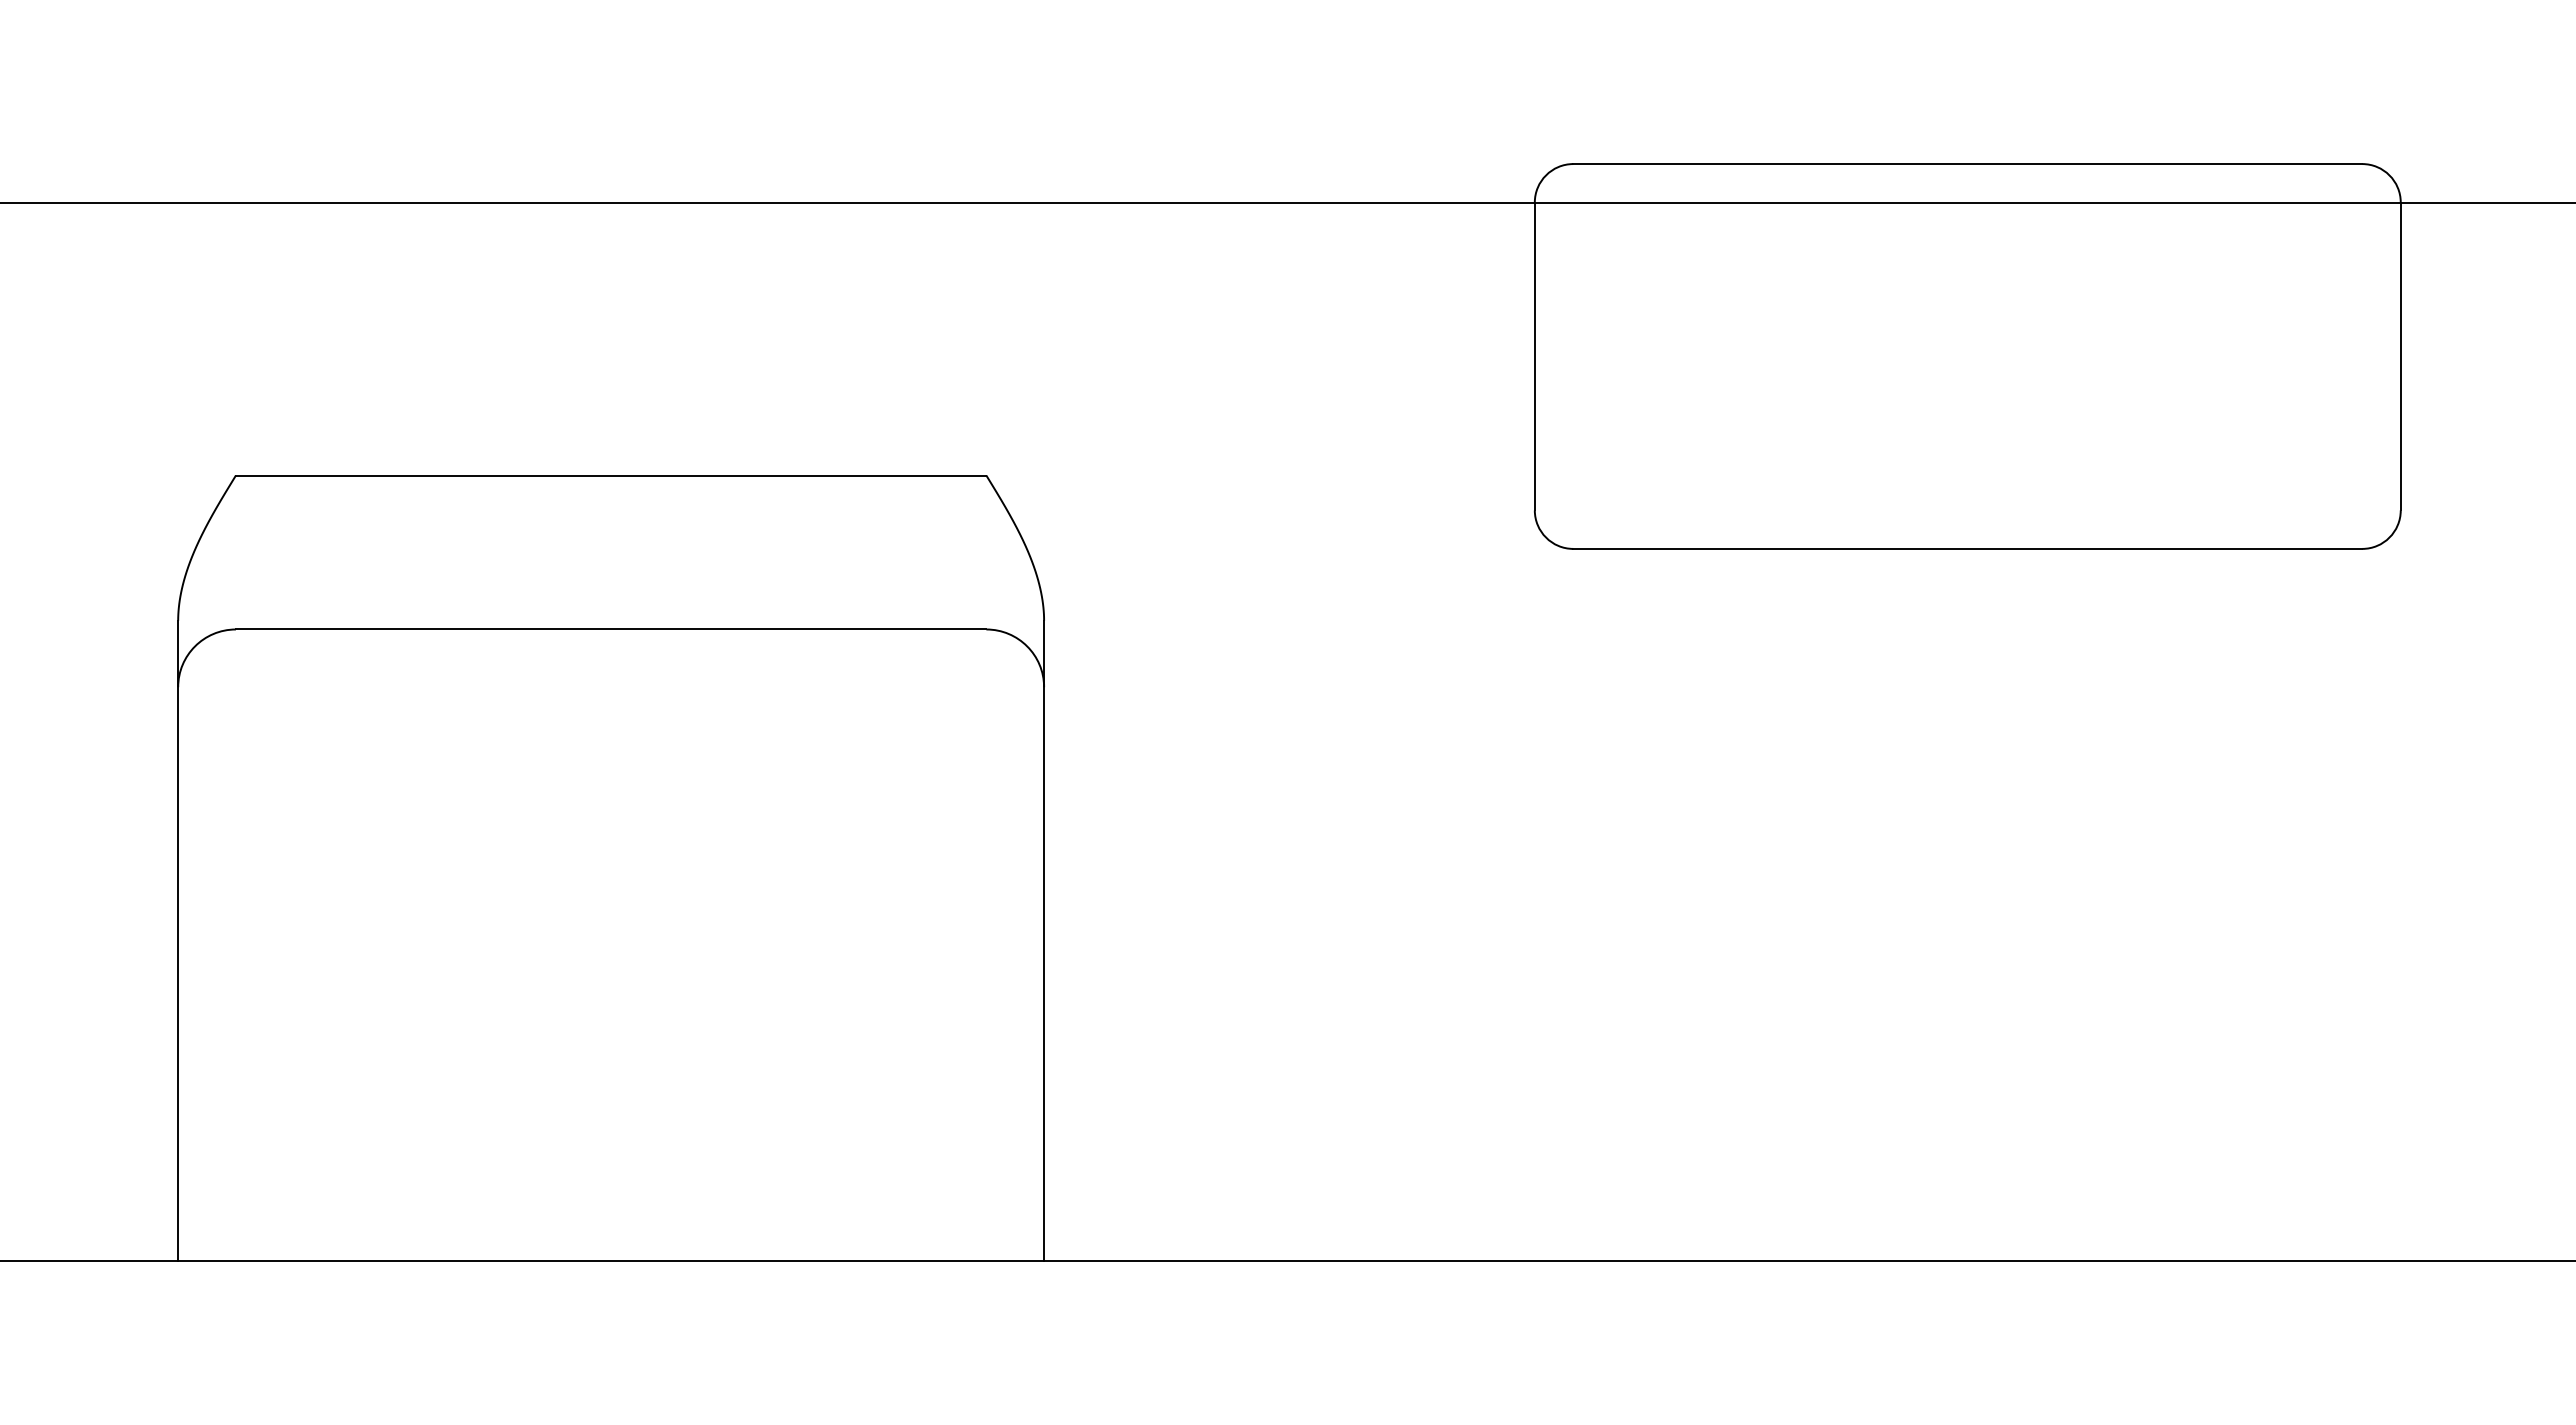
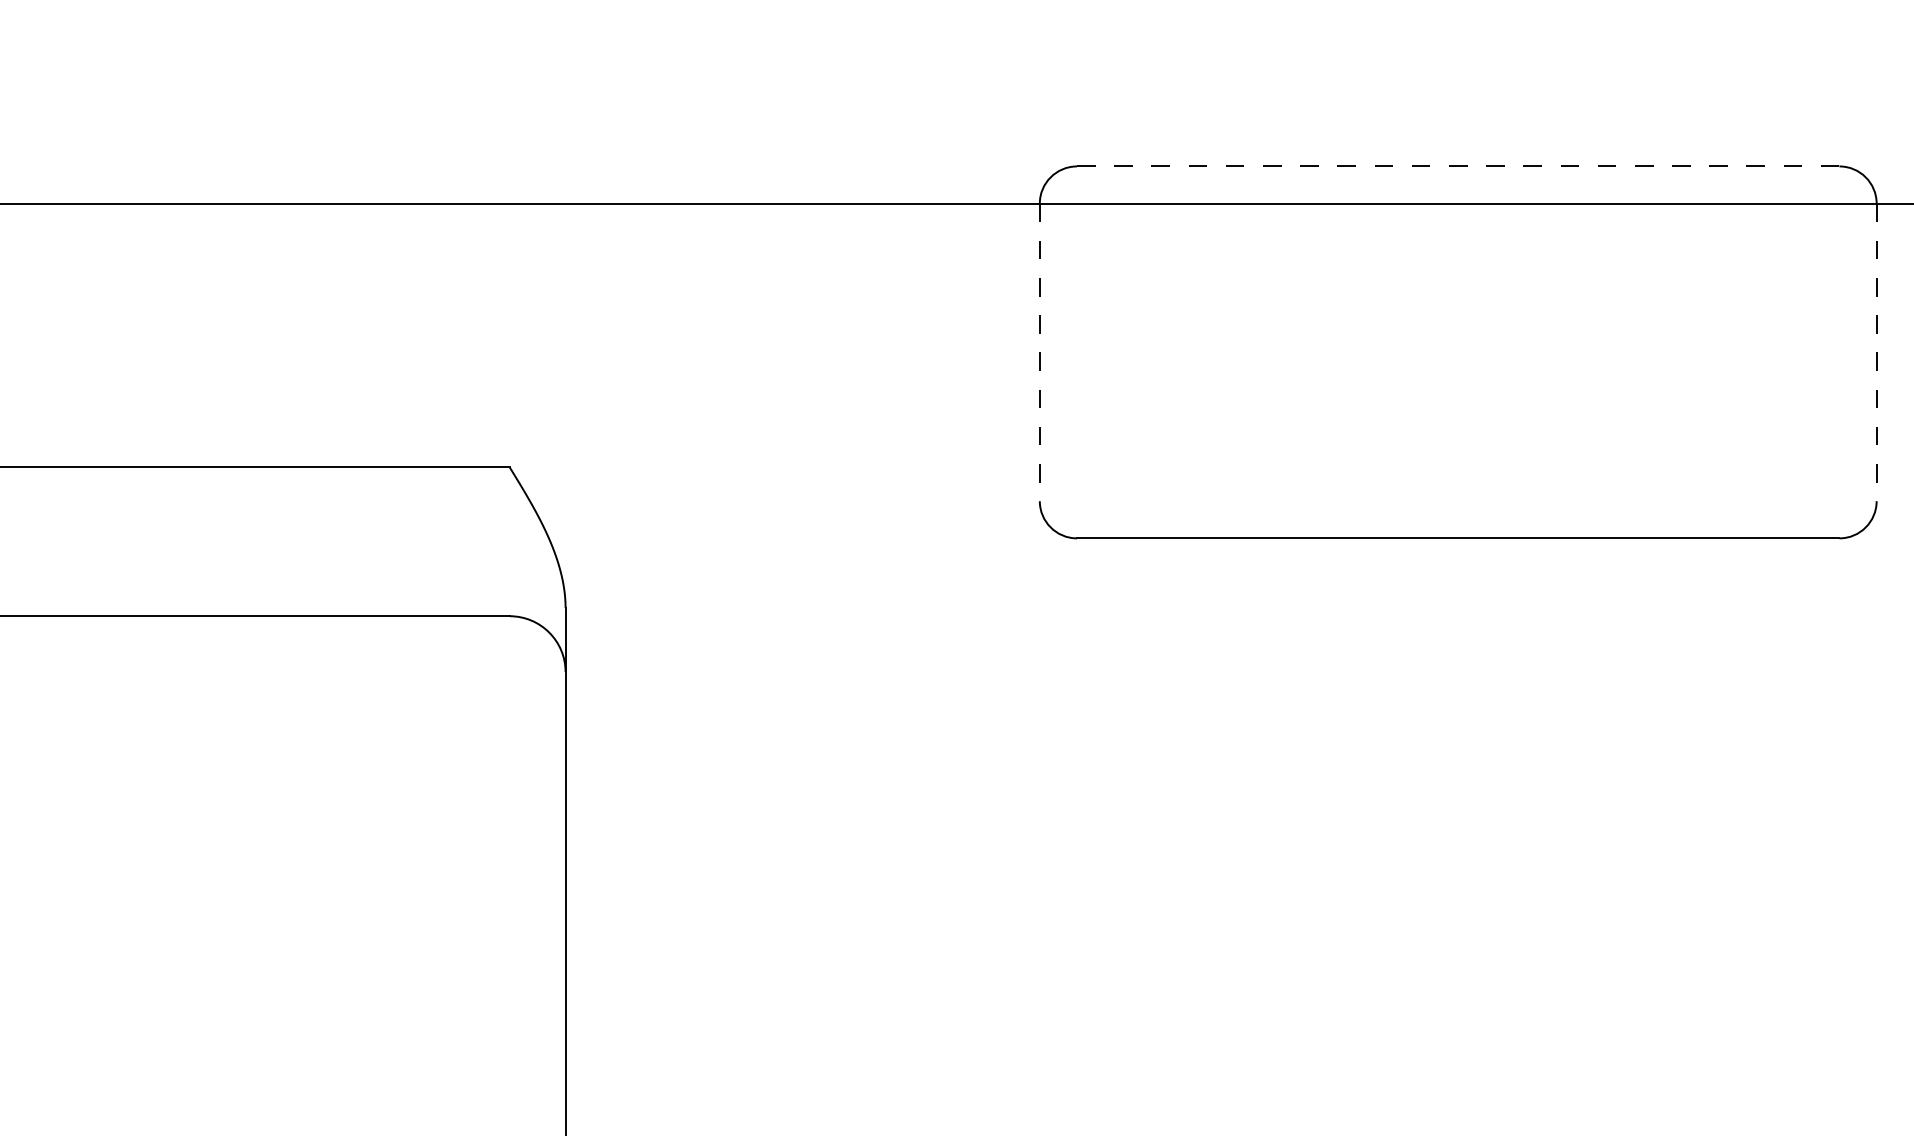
line: (1967, 164) -> (1457, 166), solid -> dashed
line: (1534, 356) -> (1039, 352), solid -> dashed
line: (2400, 356) -> (1876, 352), solid -> dashed

